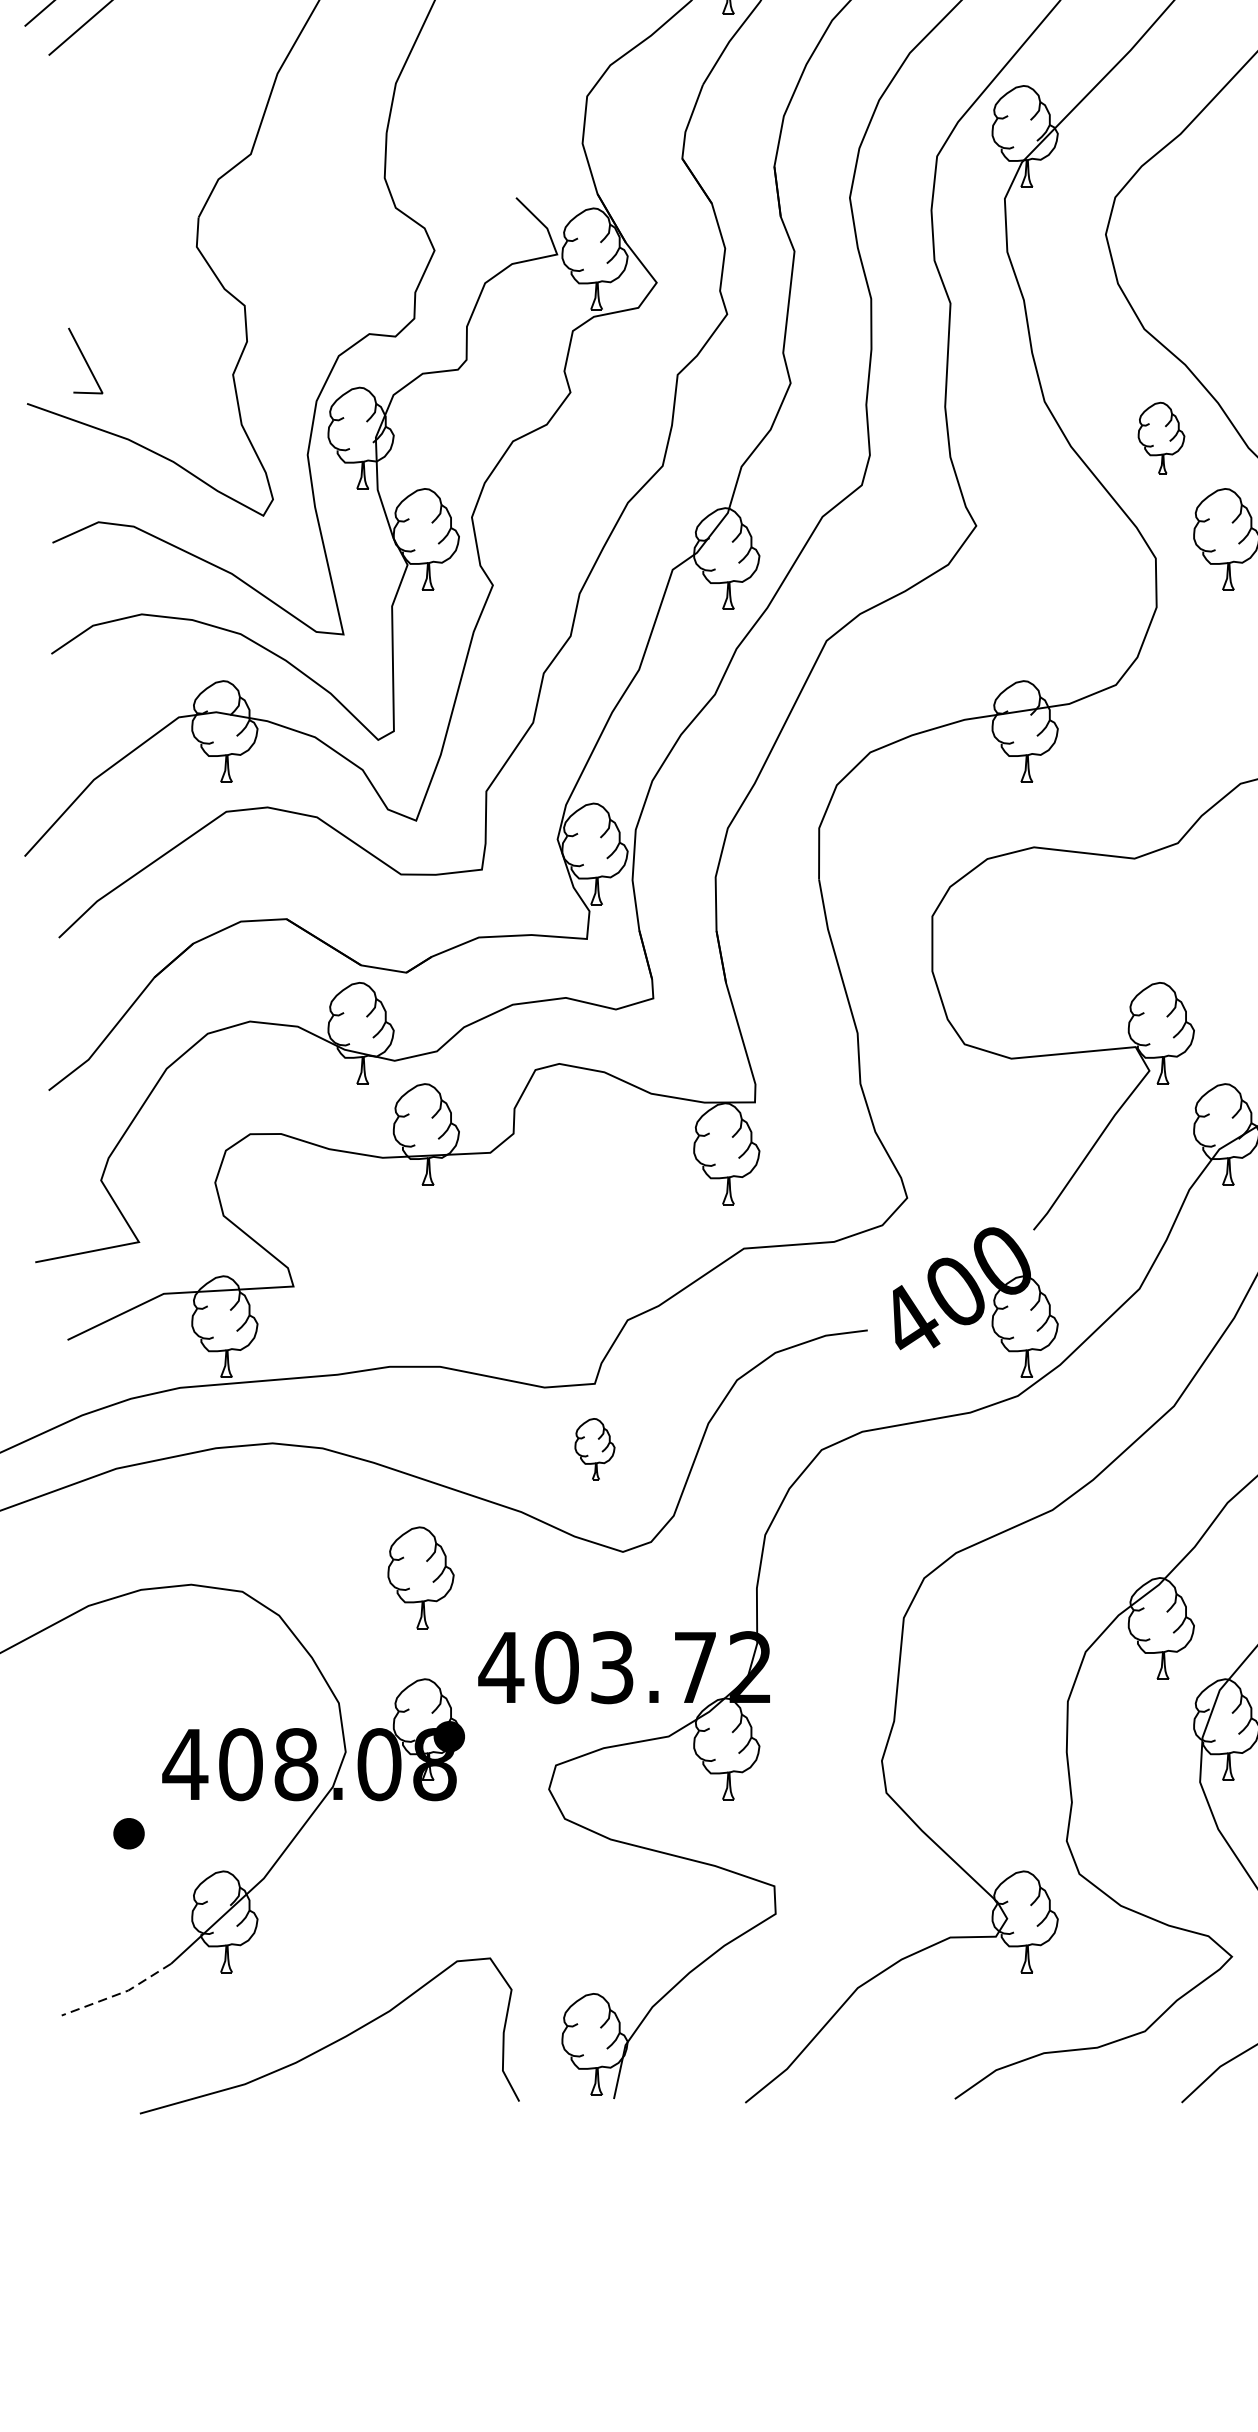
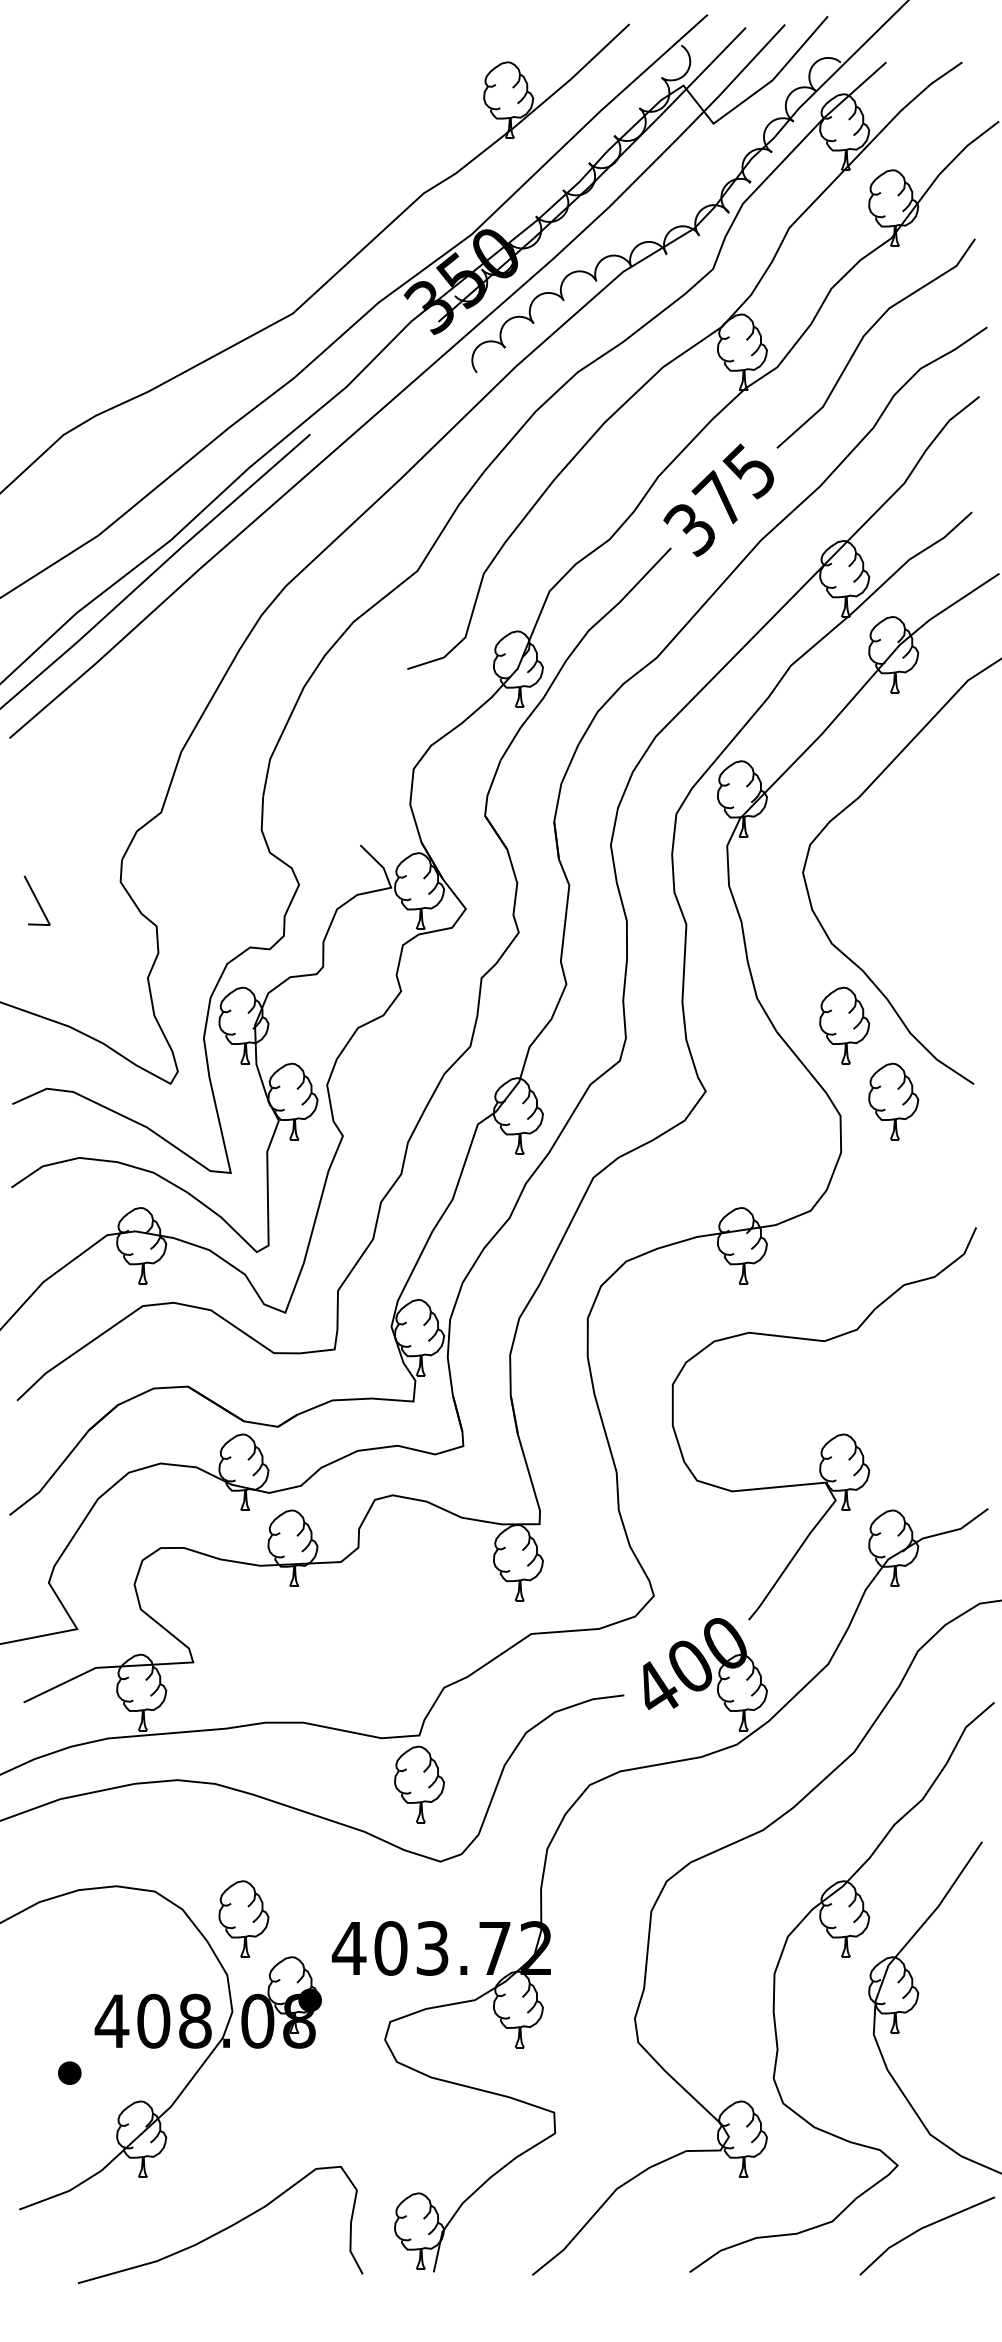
line: (84, 360) -> (36, 900), moved
part: (1161, 438) -> (844, 1025), size x1.43
part: (594, 1449) -> (419, 1784), size x1.67
part: (420, 1577) -> (243, 1918), moved
line: (118, 1994) -> (61, 2193), dashed -> solid

